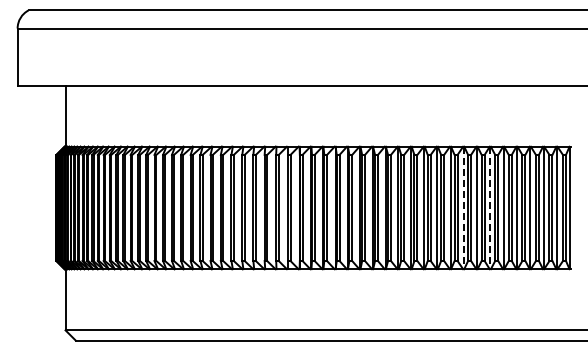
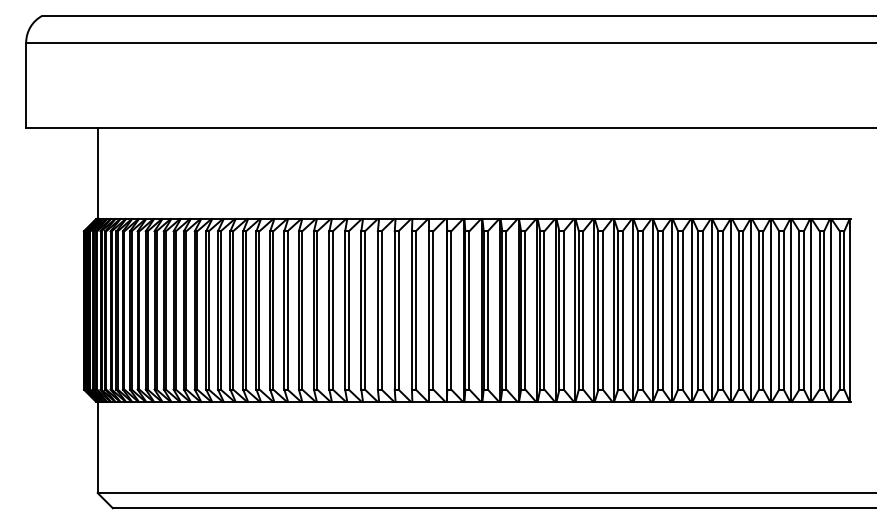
line: (463, 208) -> (691, 311), dashed -> solid
line: (490, 208) -> (731, 311), dashed -> solid

